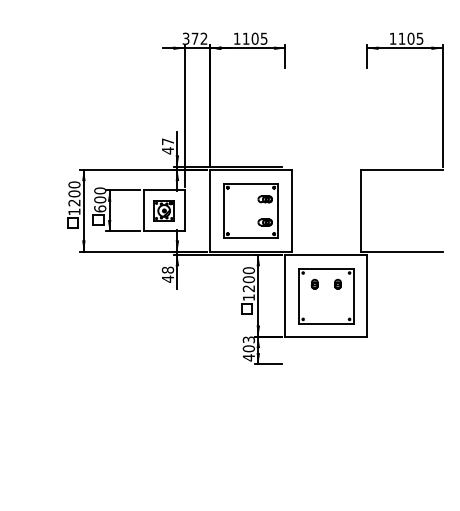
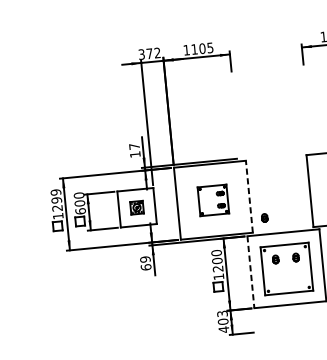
text: (167, 150) -> (134, 154), 47 -> 17
text: (74, 189) -> (56, 196), 1200 -> 1299
part: (163, 210) -> (136, 207), size x0.7
part: (250, 210) -> (212, 200), size x0.6
line: (291, 210) -> (248, 196), solid -> dashed
part: (306, 235) -> (264, 217), added
text: (167, 274) -> (145, 263), 48 -> 69
line: (285, 295) -> (250, 271), solid -> dashed

